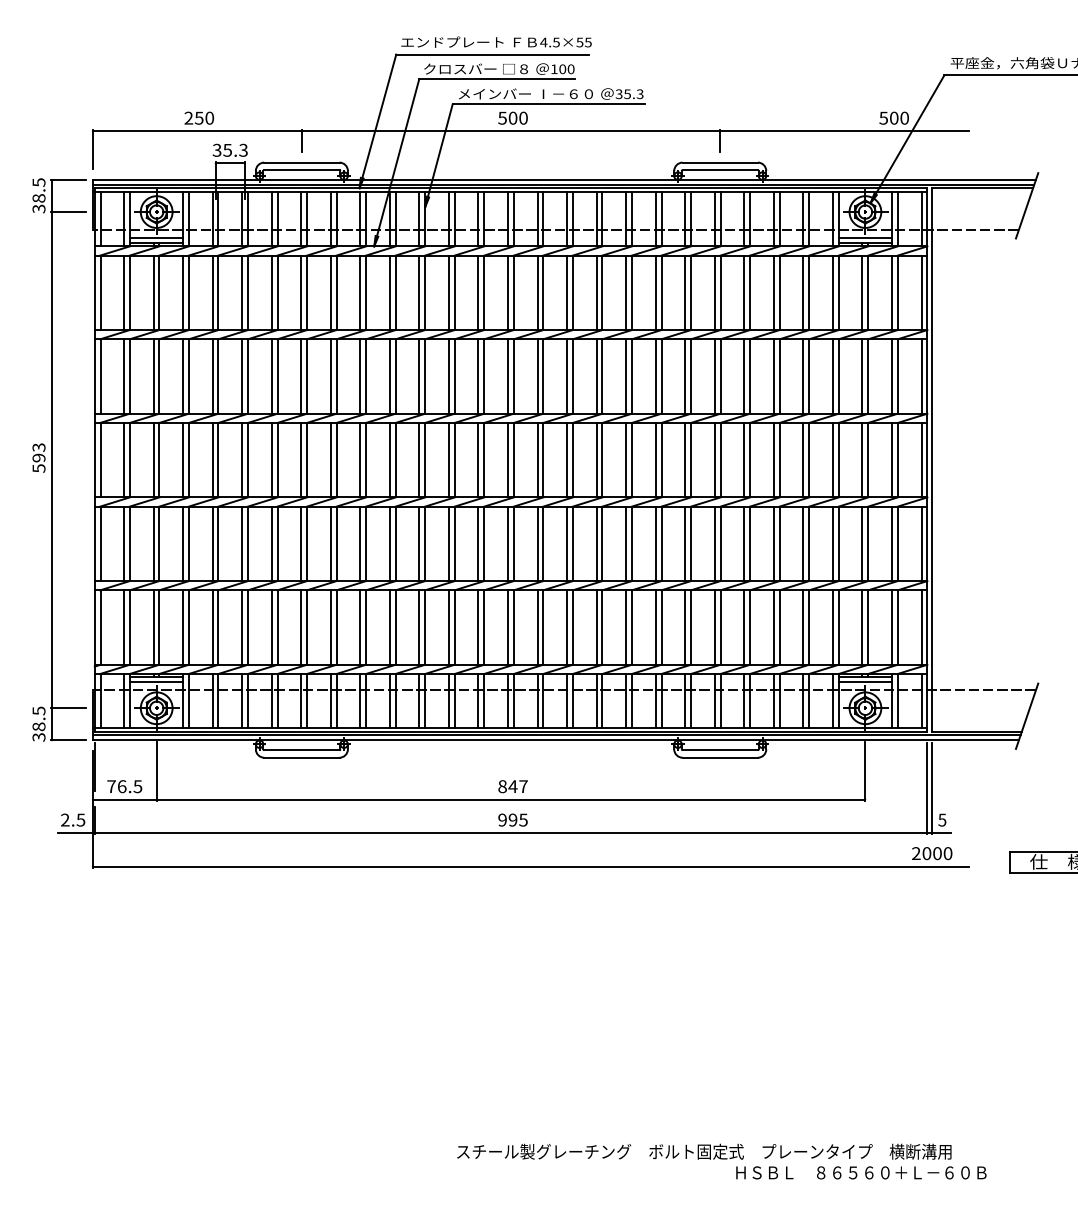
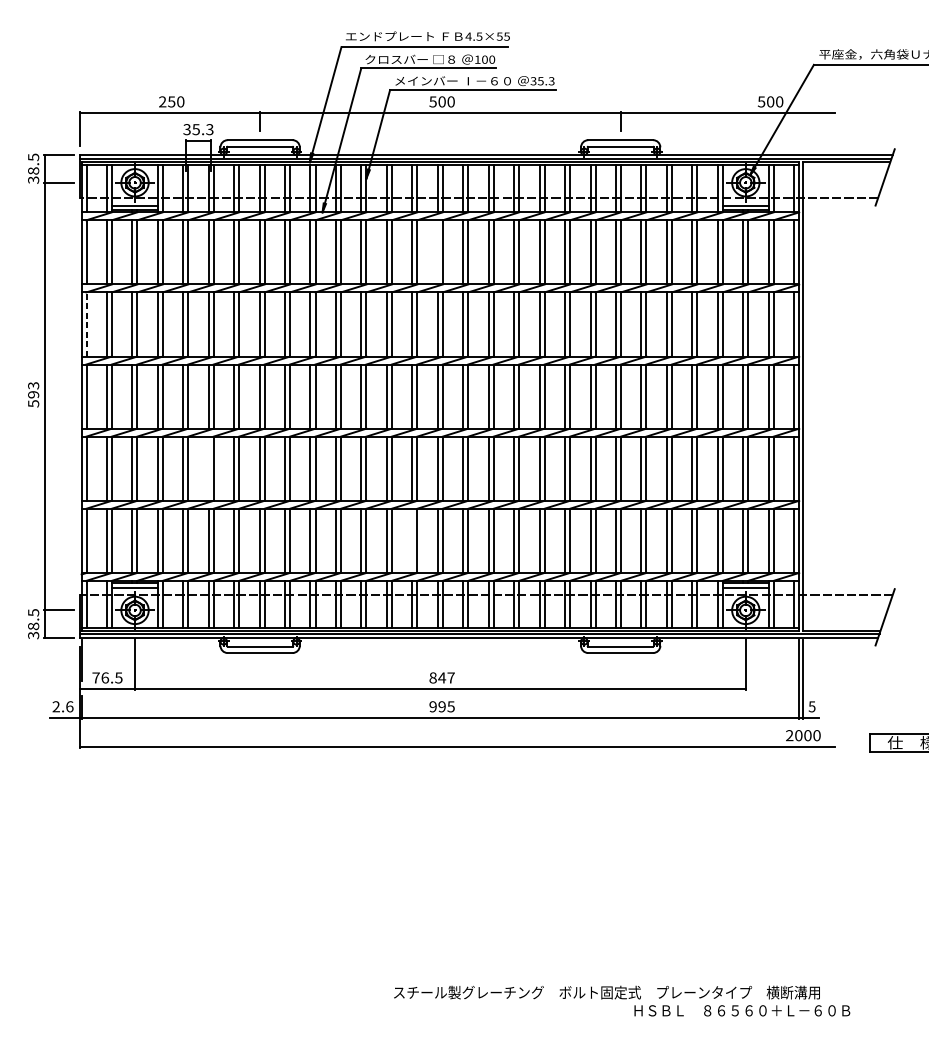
line: (507, 292) -> (437, 252), removed
line: (100, 376) -> (86, 324), solid -> dashed
line: (242, 543) -> (208, 468), removed
line: (478, 627) -> (412, 540), removed
text: (80, 819) -> (69, 706), 2.5 -> 2.6

